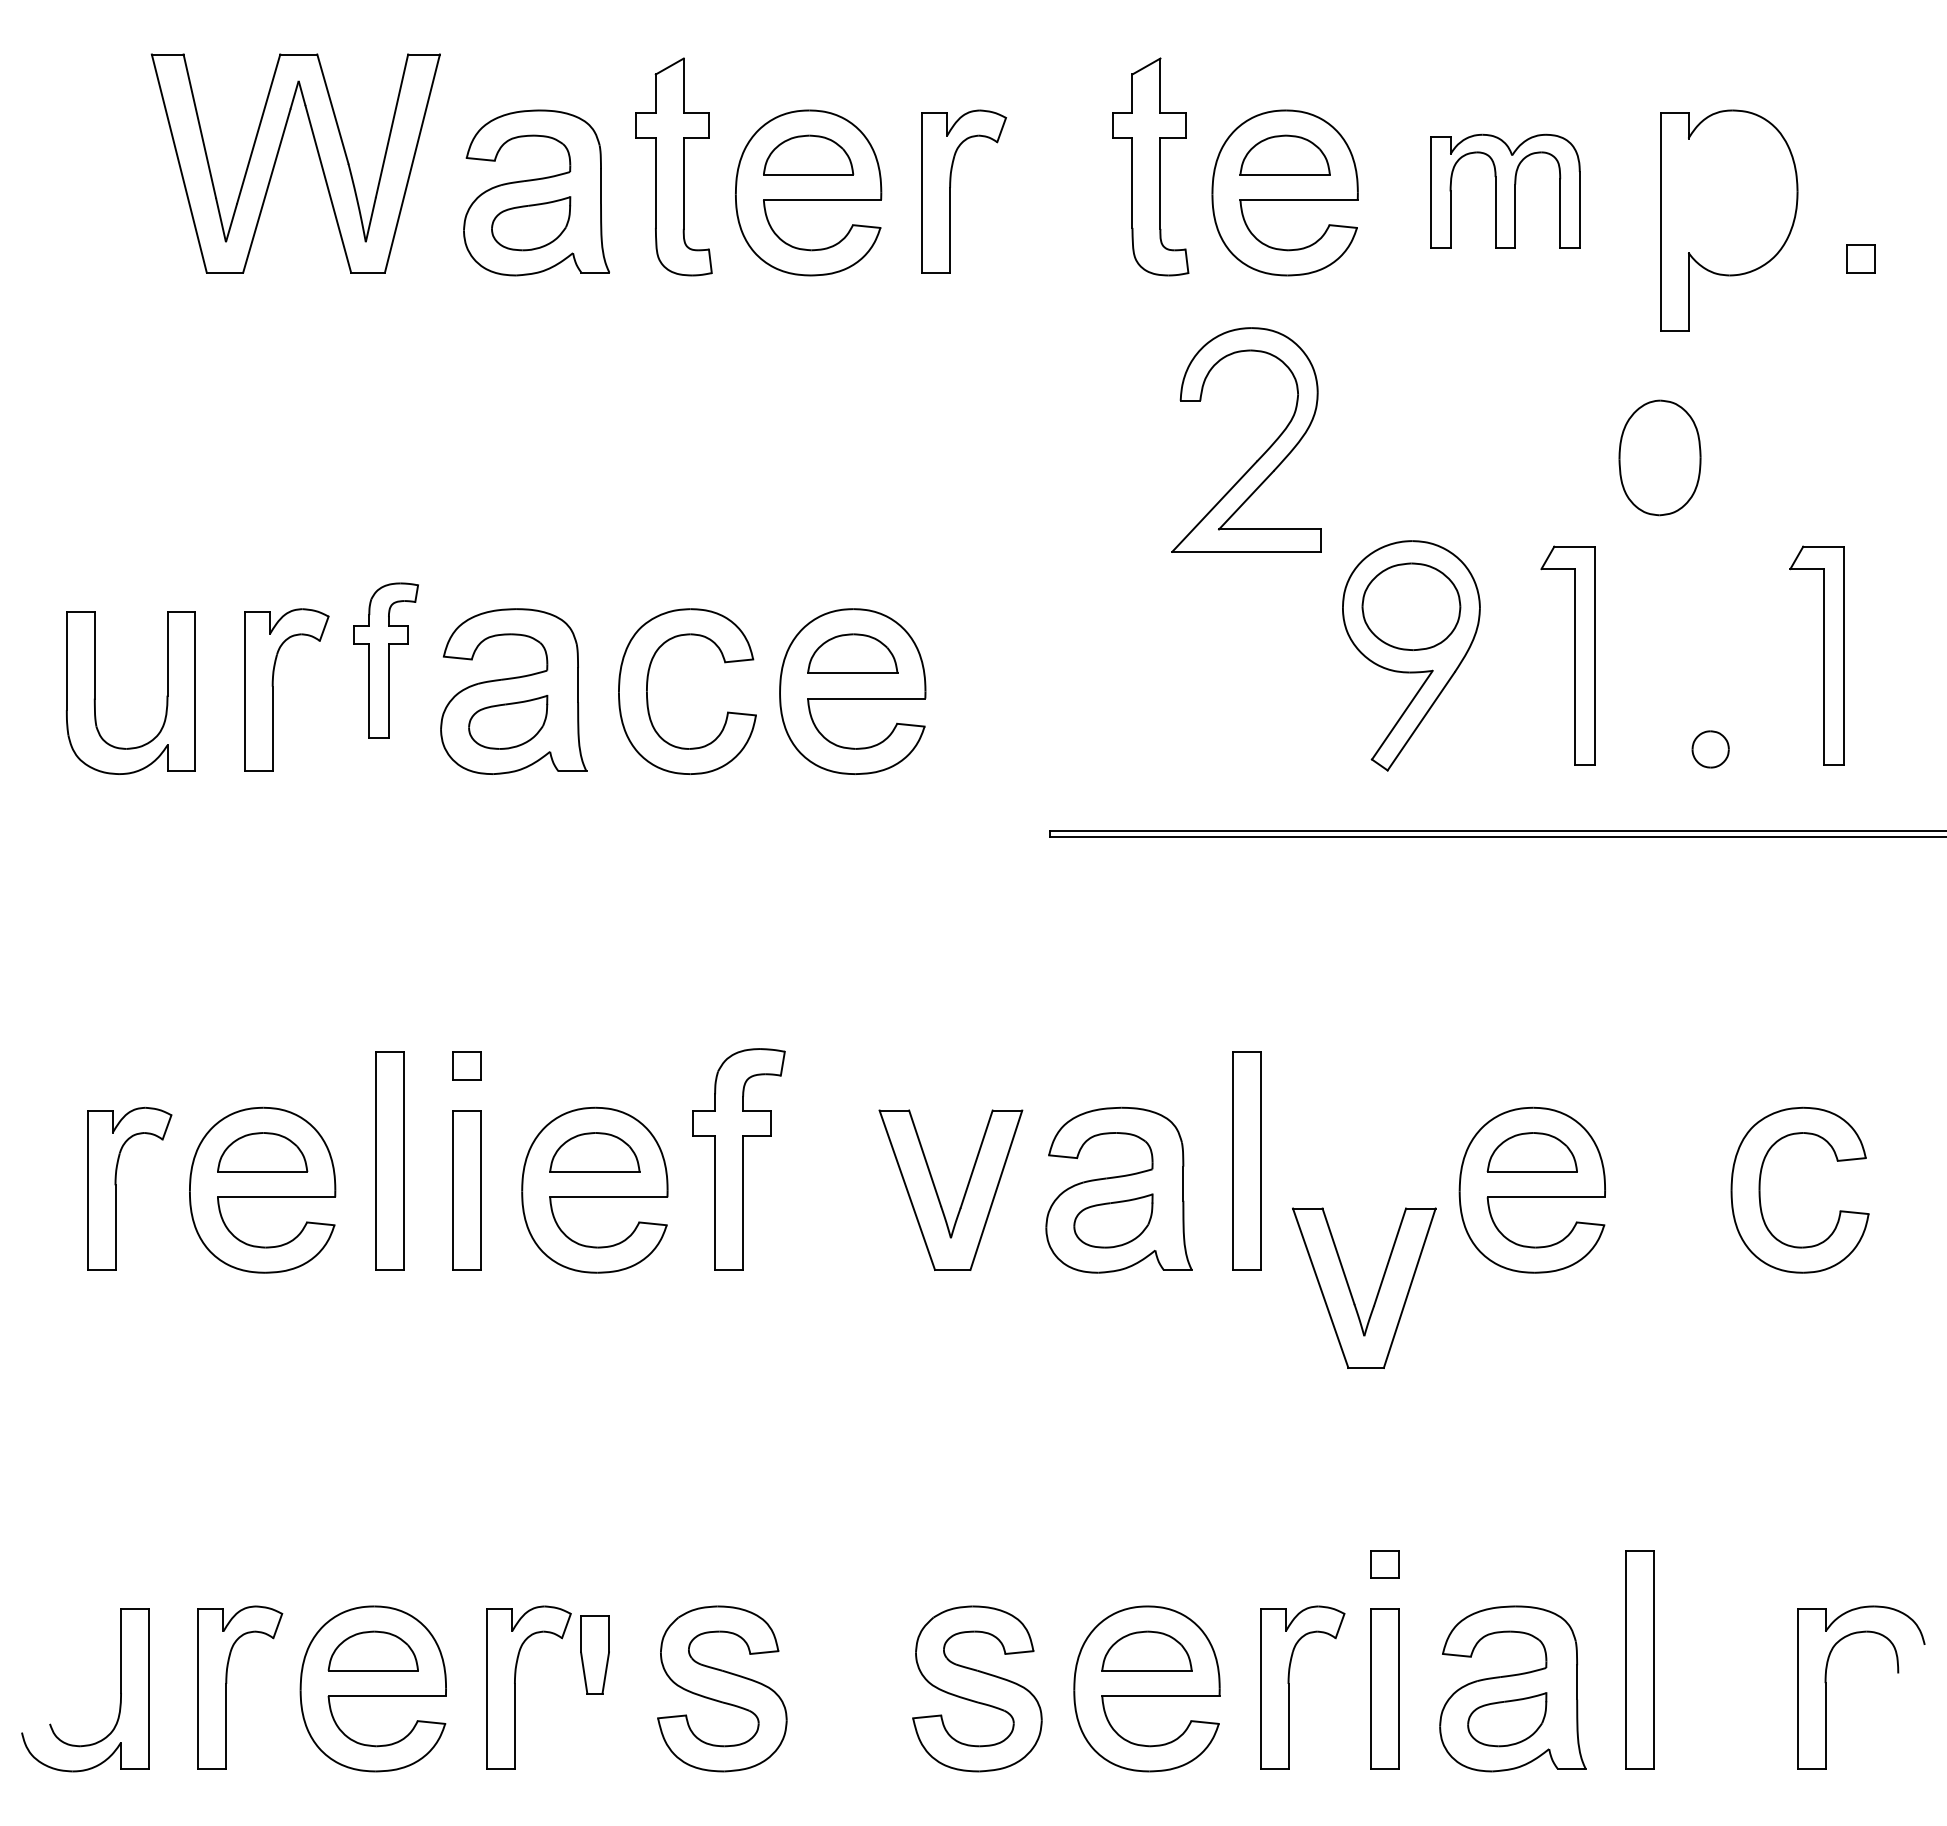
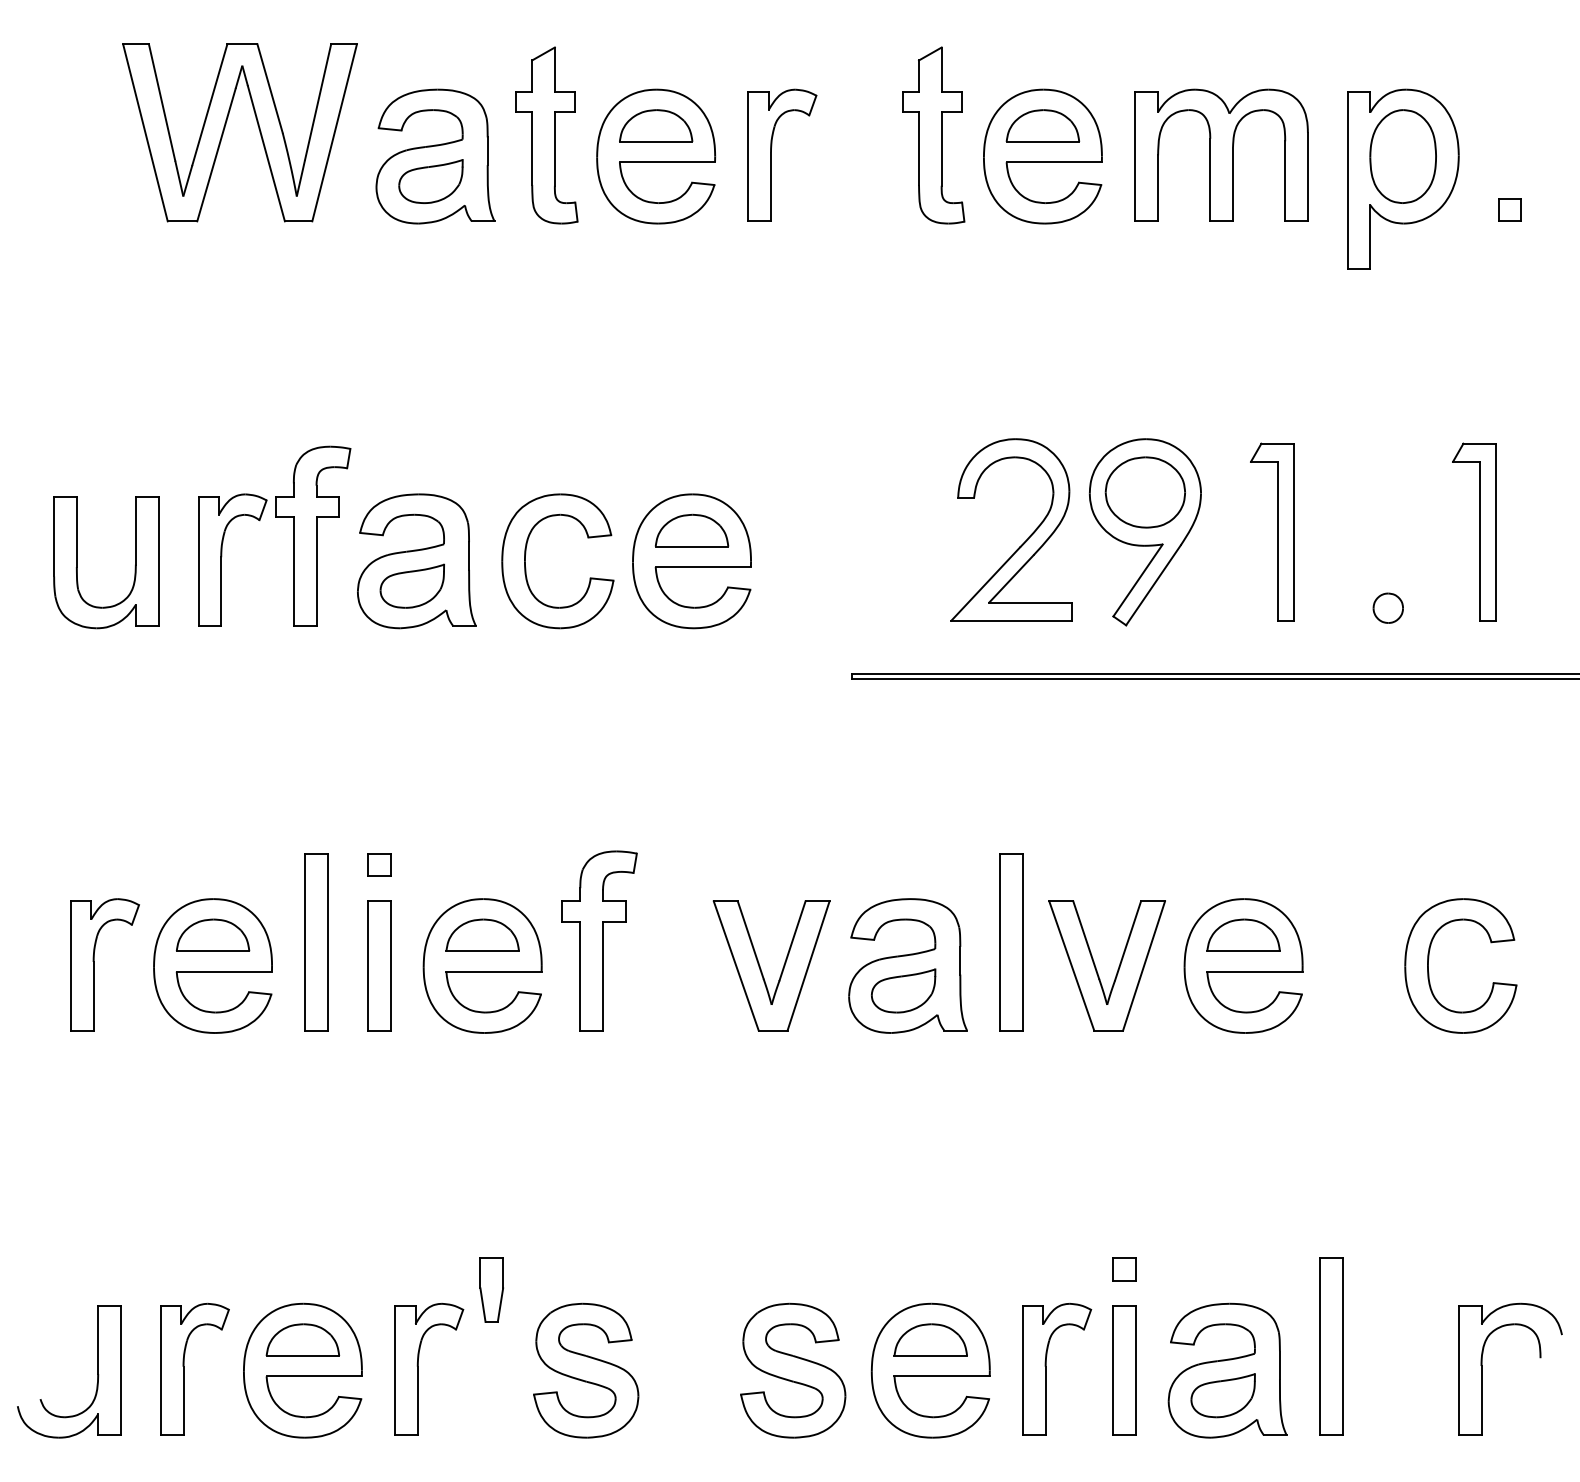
part: (1505, 191) -> (1221, 155), size x1.43
part: (1262, 454) -> (1024, 541), moved
part: (1659, 457) -> (1402, 156), moved
part: (385, 660) -> (312, 536), size x1.43
part: (1351, 1291) -> (1096, 968), moved
part: (594, 1654) -> (491, 1290), moved

